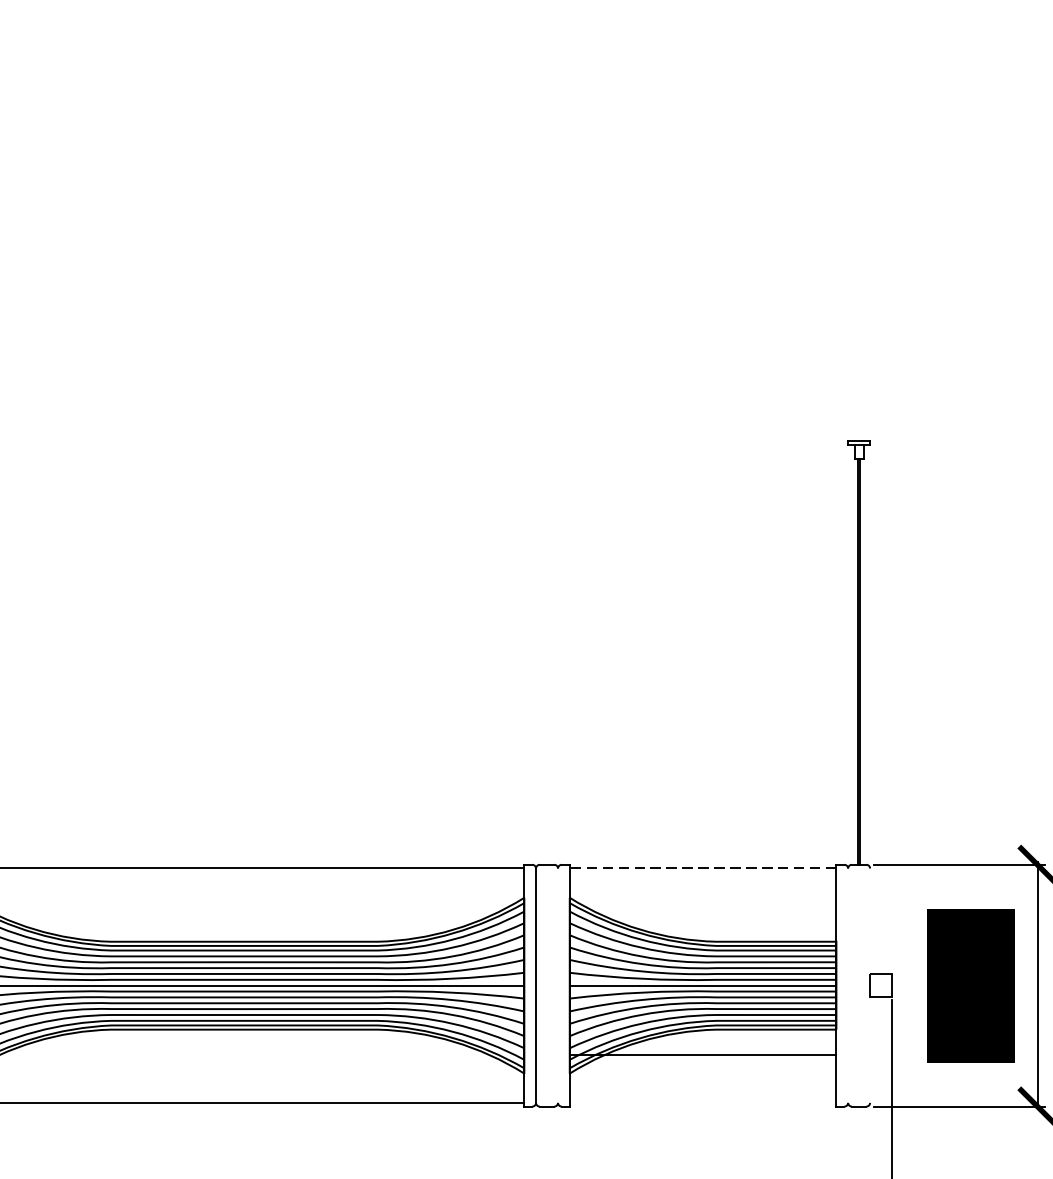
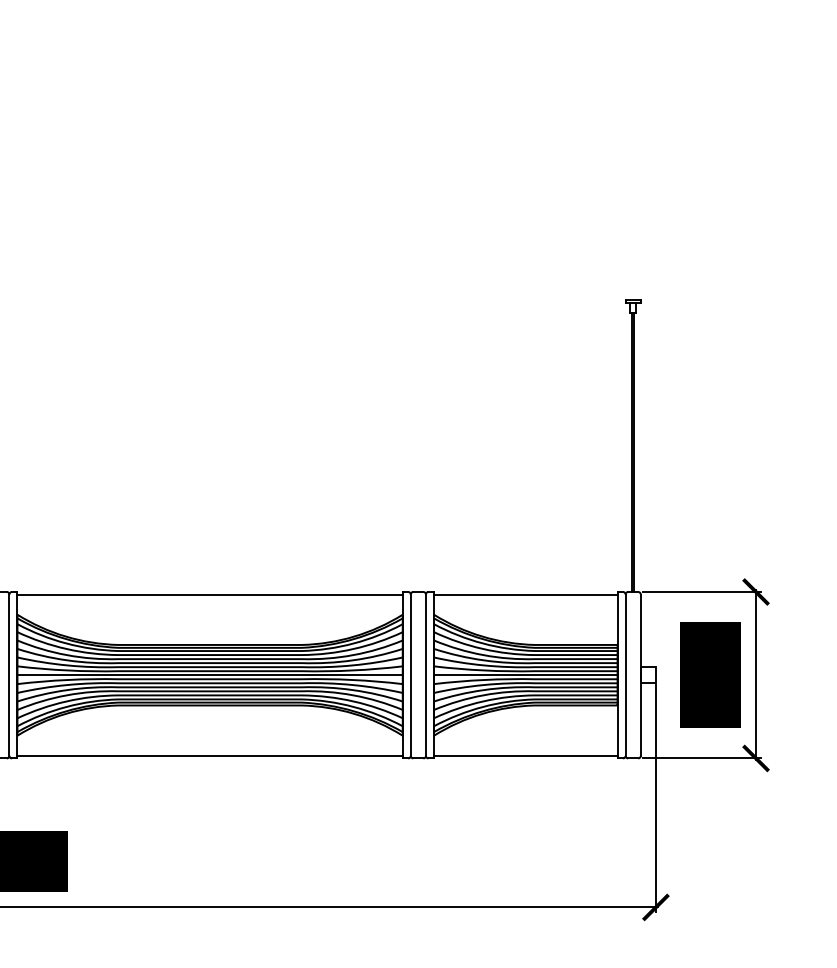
line: (702, 868) -> (525, 594), dashed -> solid
line: (557, 984) -> (425, 674), added
line: (847, 984) -> (625, 674), added
line: (869, 984) -> (640, 674), added
line: (702, 1054) -> (525, 755), moved

